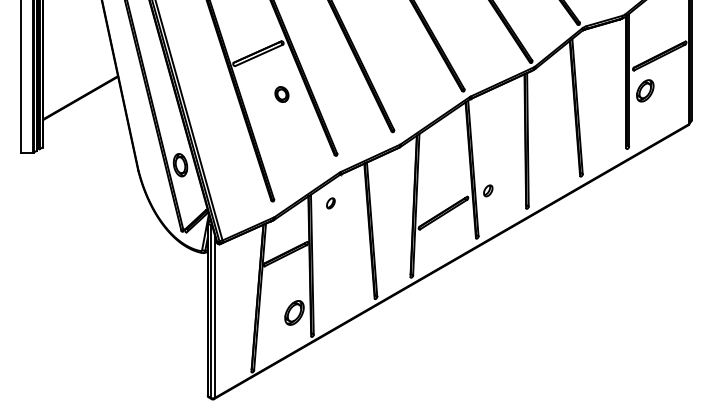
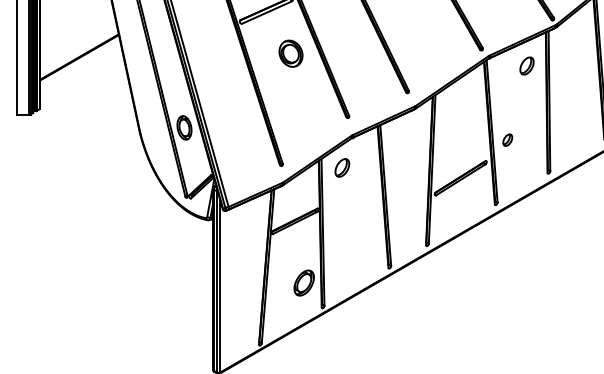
part: (281, 94) -> (290, 53), size x1.67
part: (506, 106) -> (526, 66), added
part: (488, 190) -> (508, 139), moved
part: (330, 203) -> (342, 168), size x1.67

